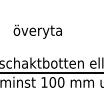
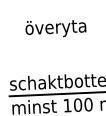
text: (37, 31) -> (55, 28), moved

